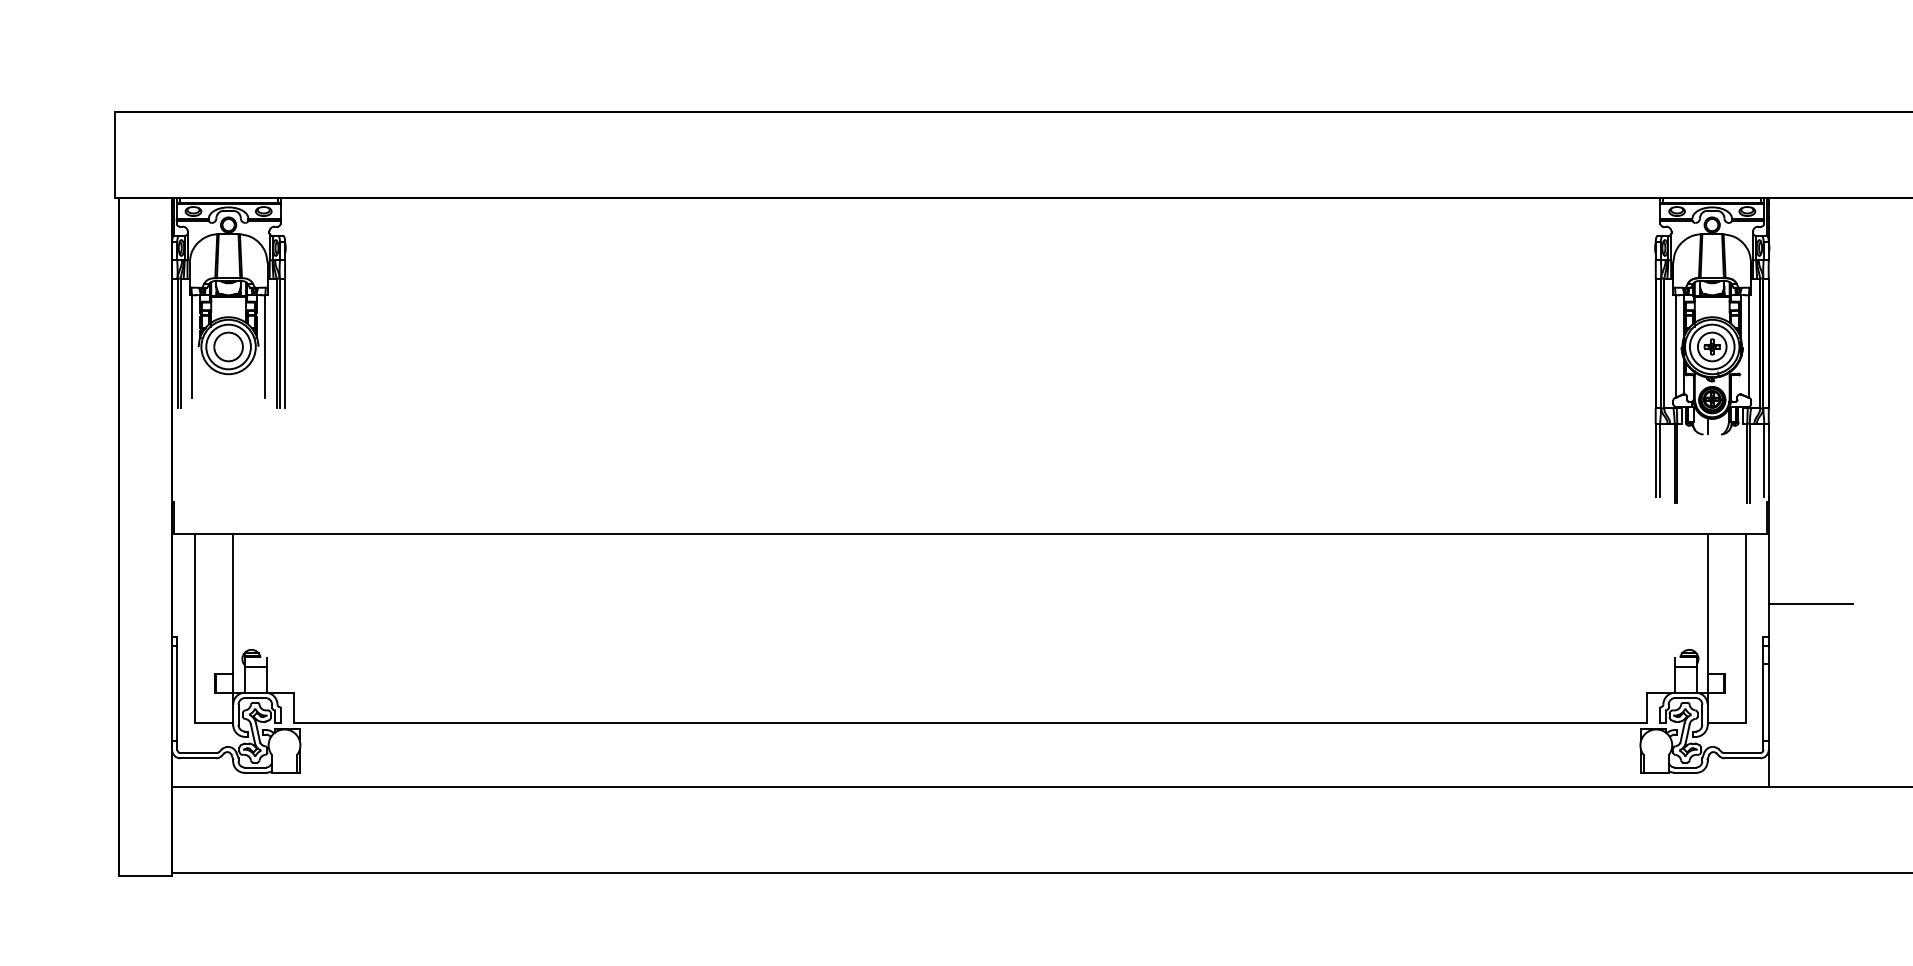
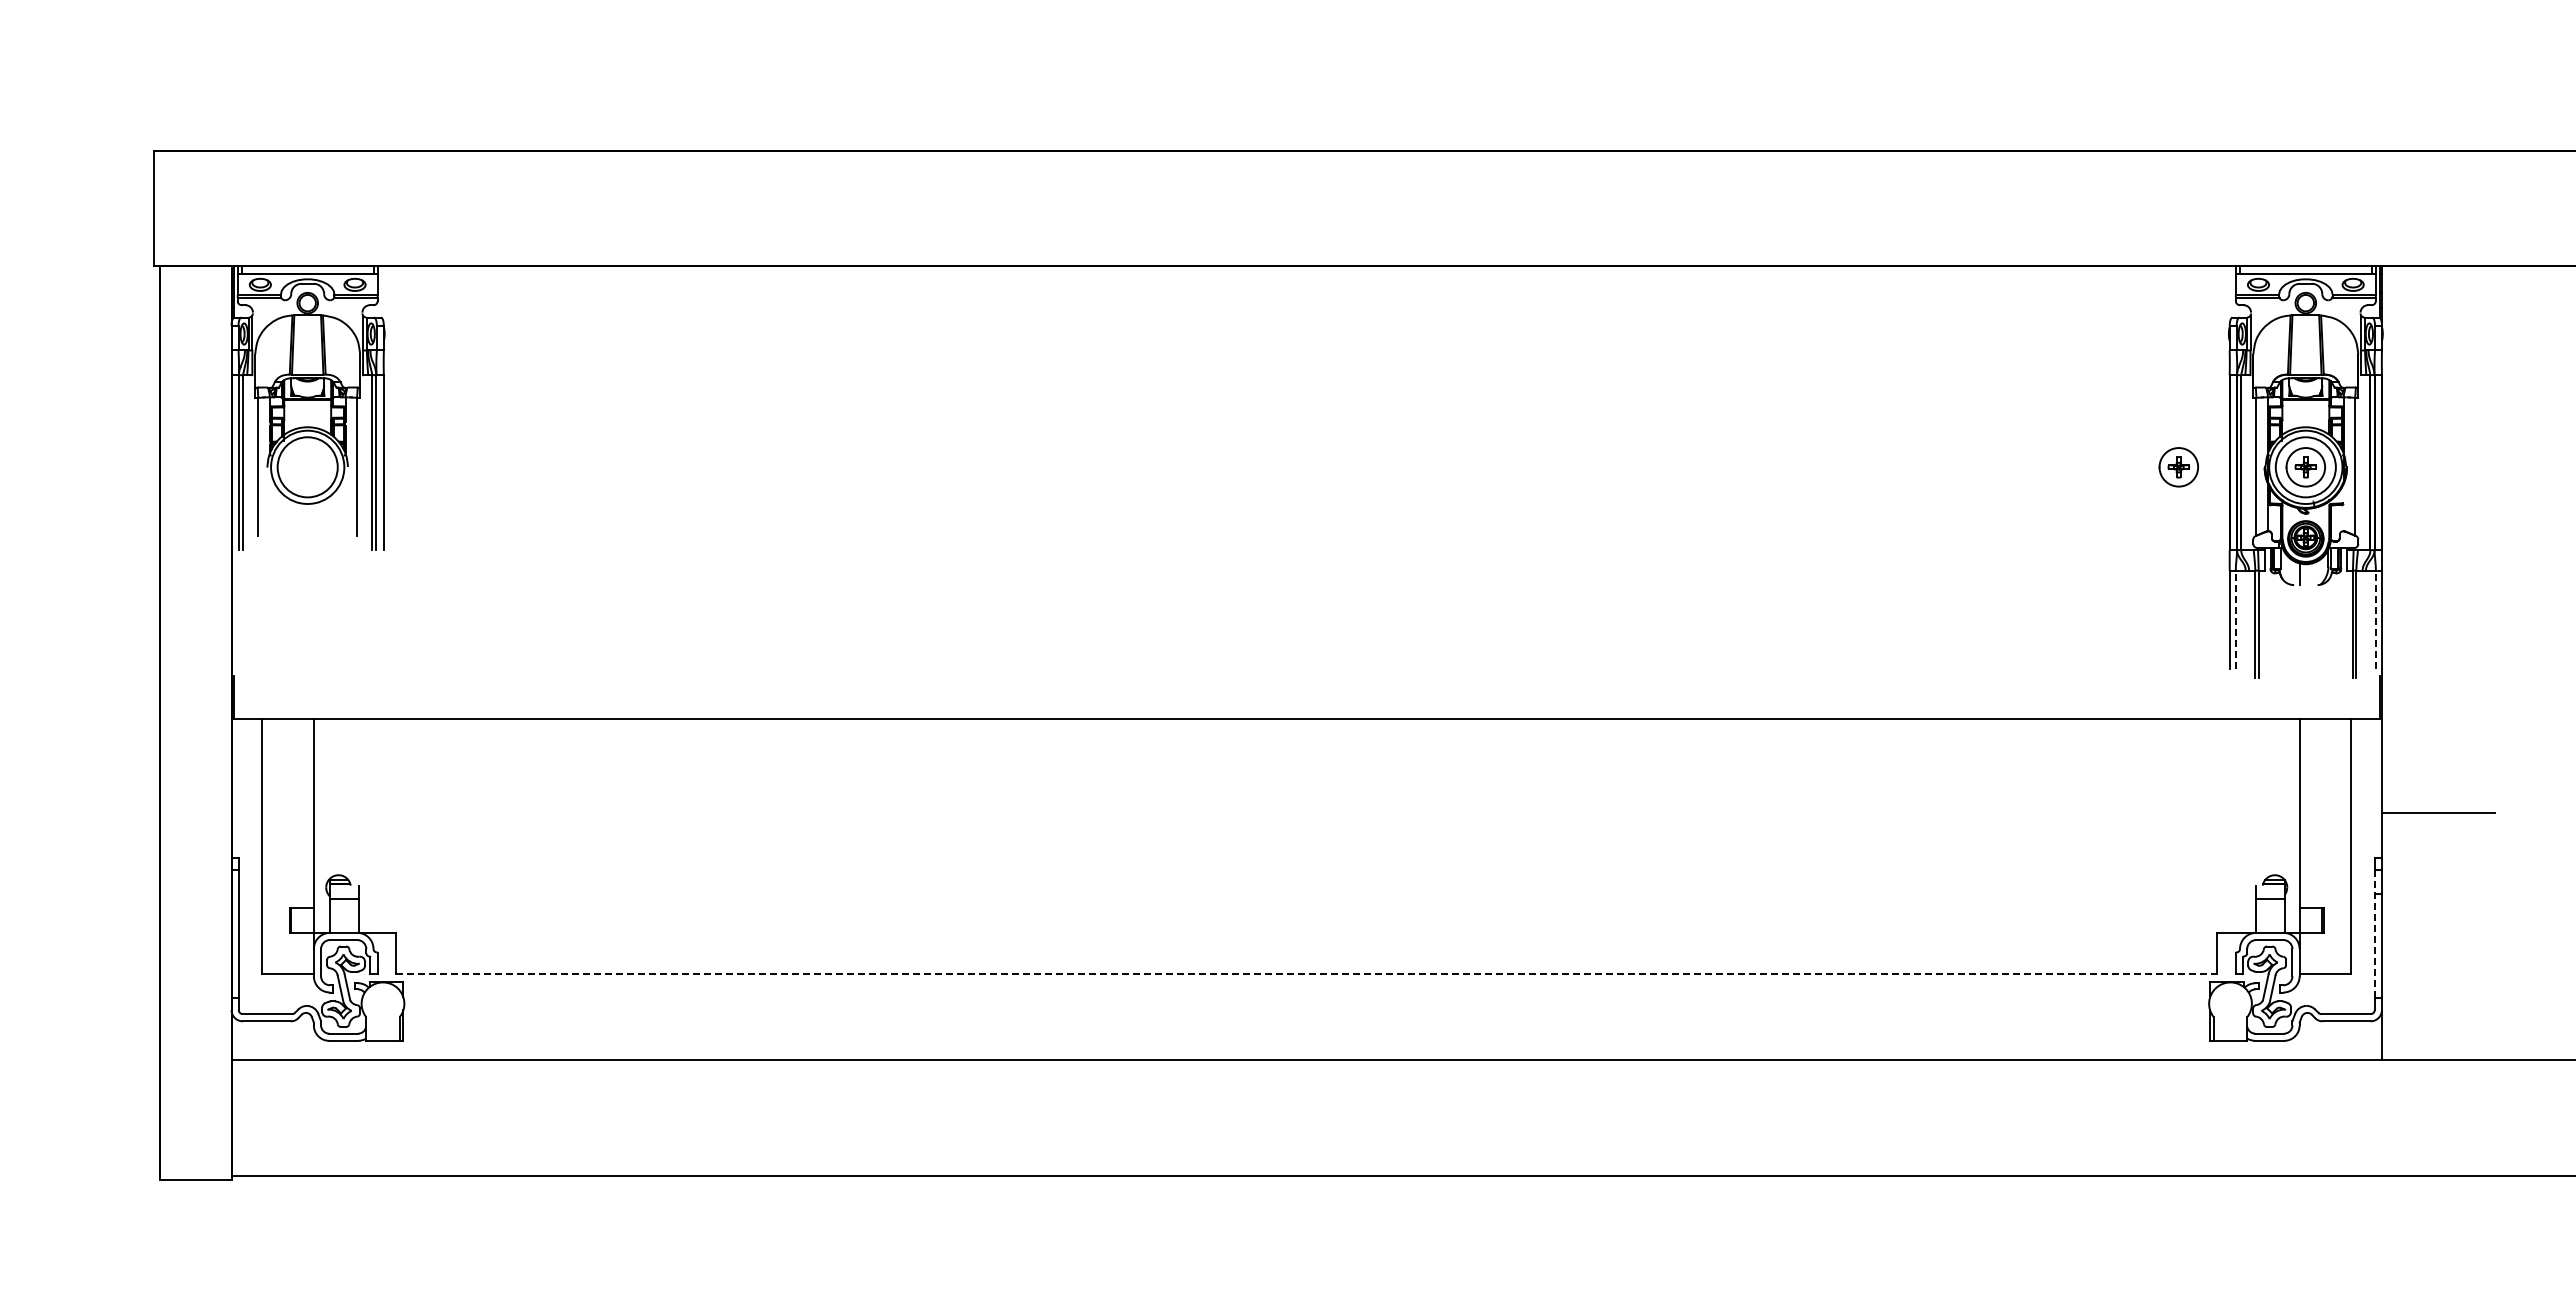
part: (1617, 347) -> (2178, 467), added
arc: (218, 356) -> (294, 479), removed
line: (1660, 459) -> (2235, 619), solid -> dashed
line: (1763, 459) -> (2375, 619), solid -> dashed
line: (1763, 693) -> (2374, 933), solid -> dashed
line: (970, 722) -> (1306, 973), solid -> dashed

